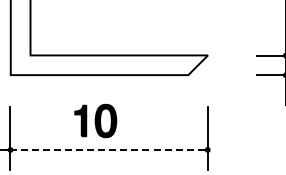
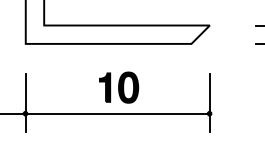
part: (95, 120) -> (118, 87), moved
line: (109, 149) -> (117, 113), dashed -> solid

